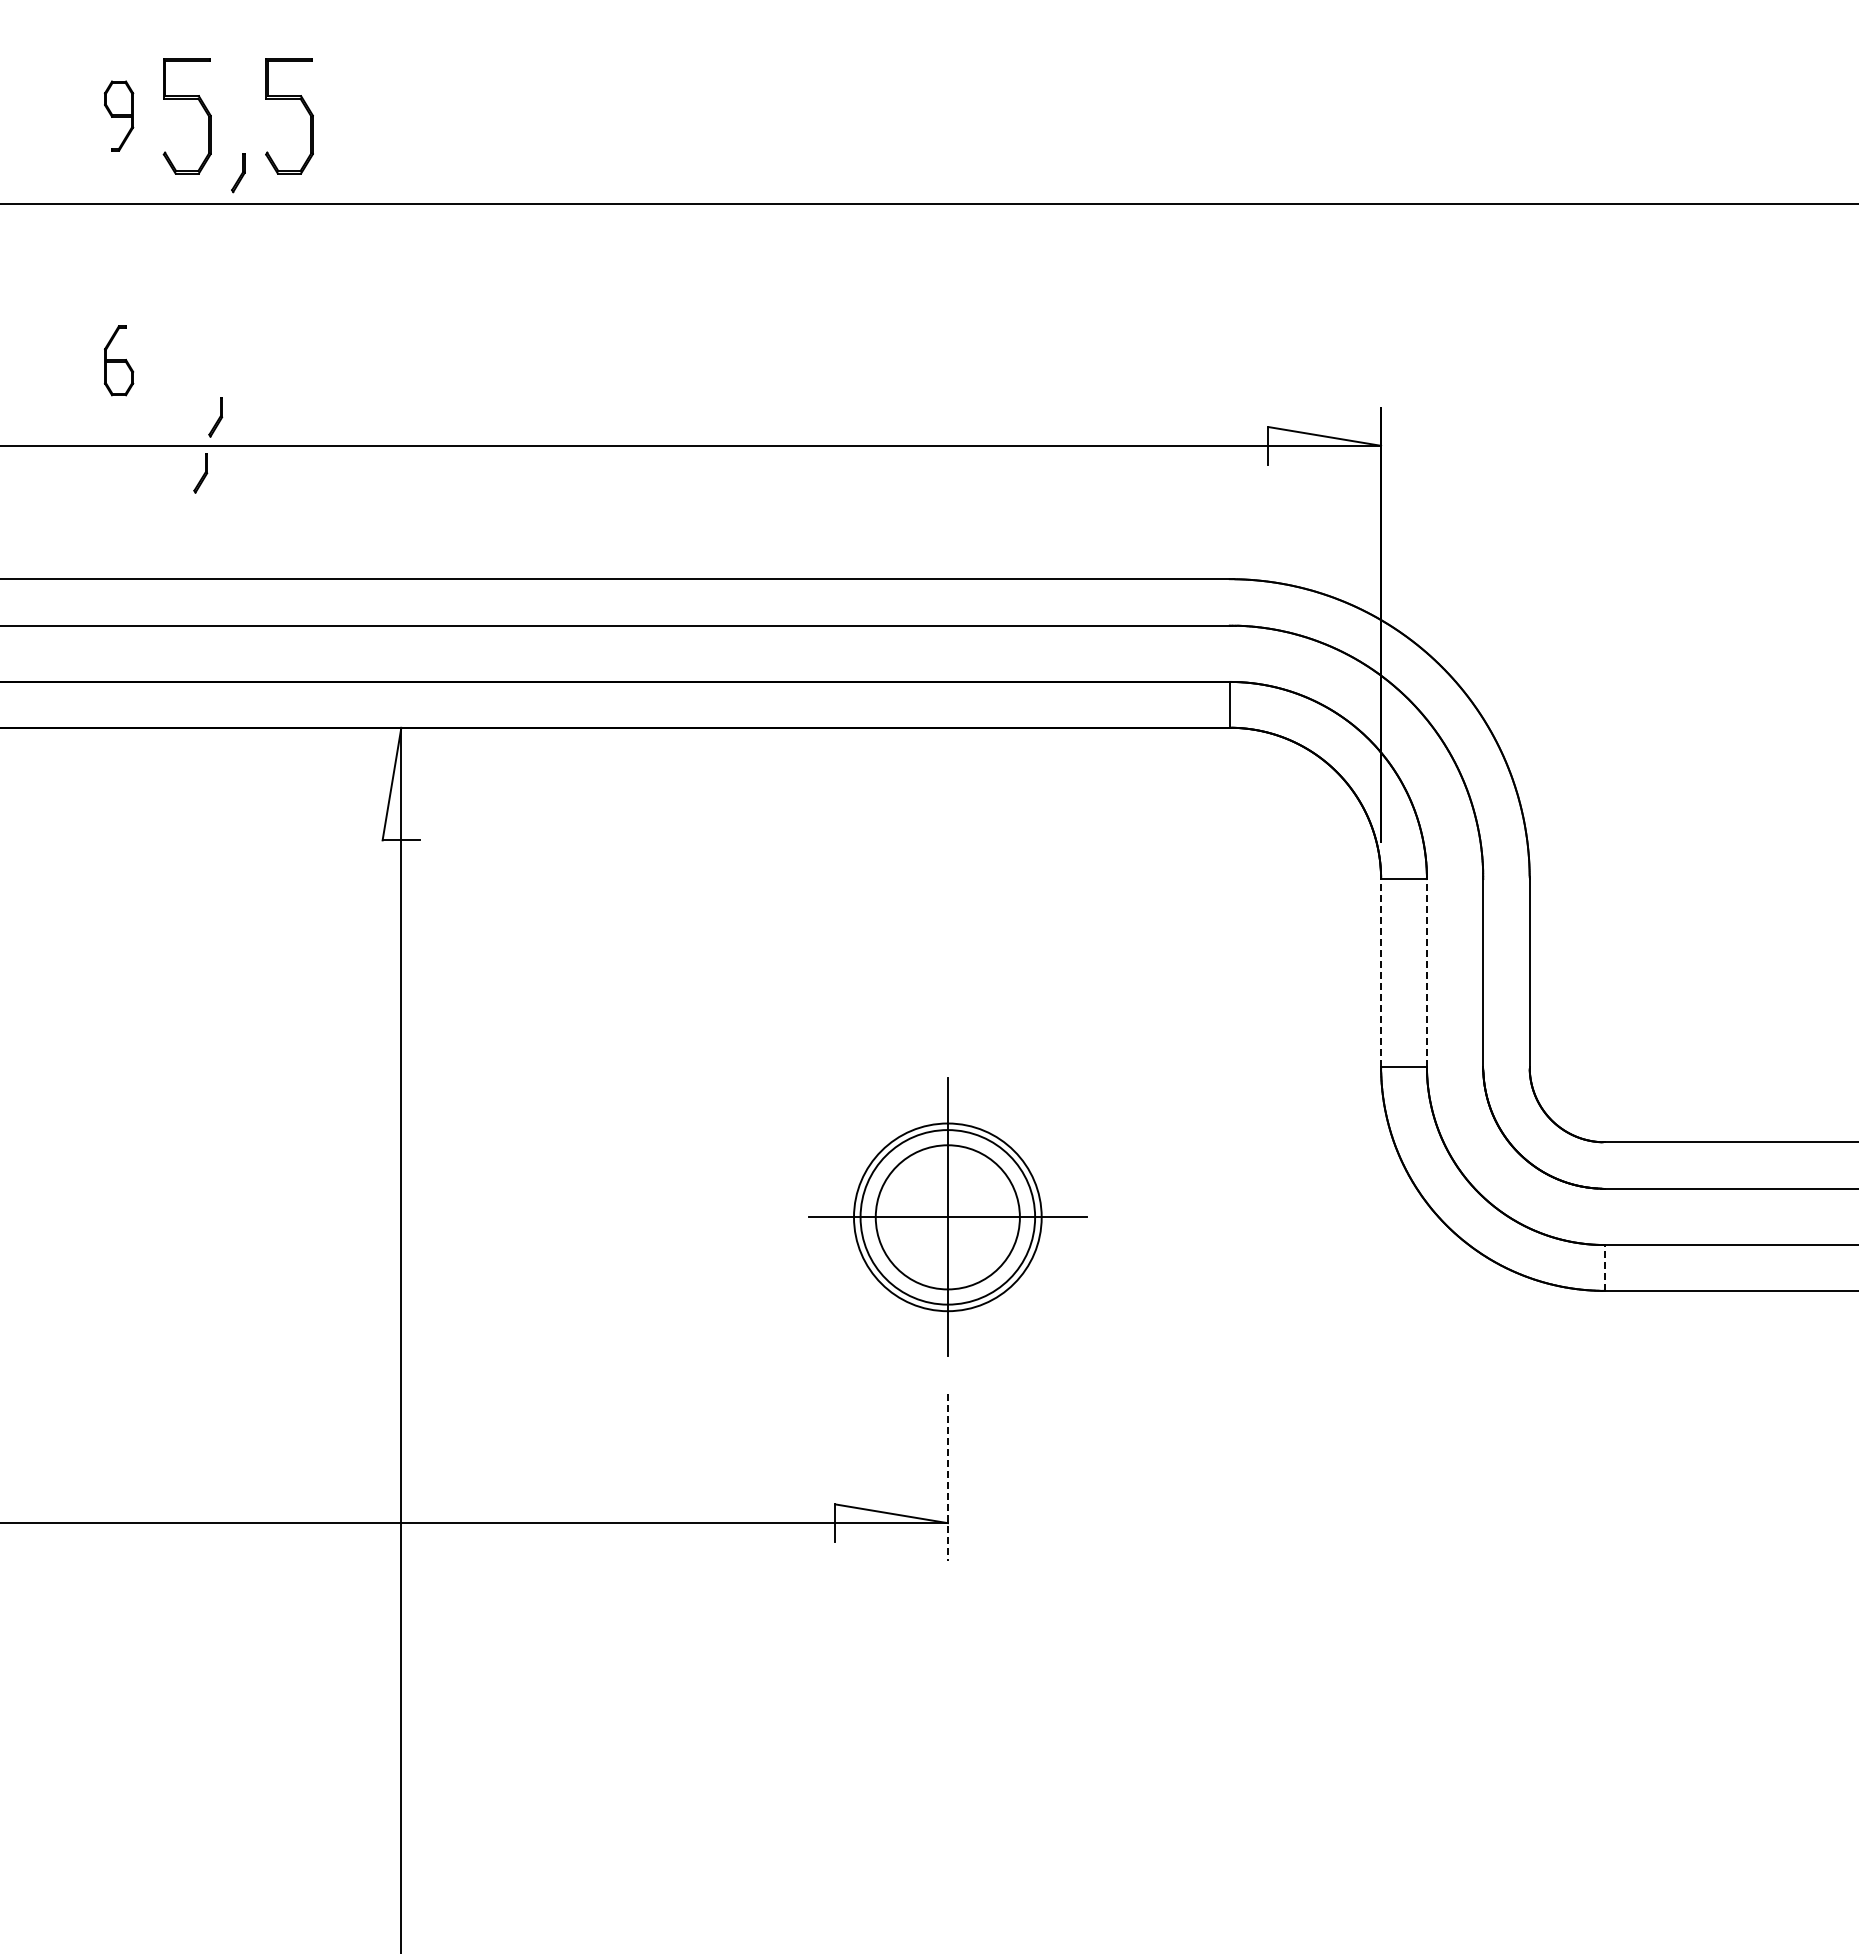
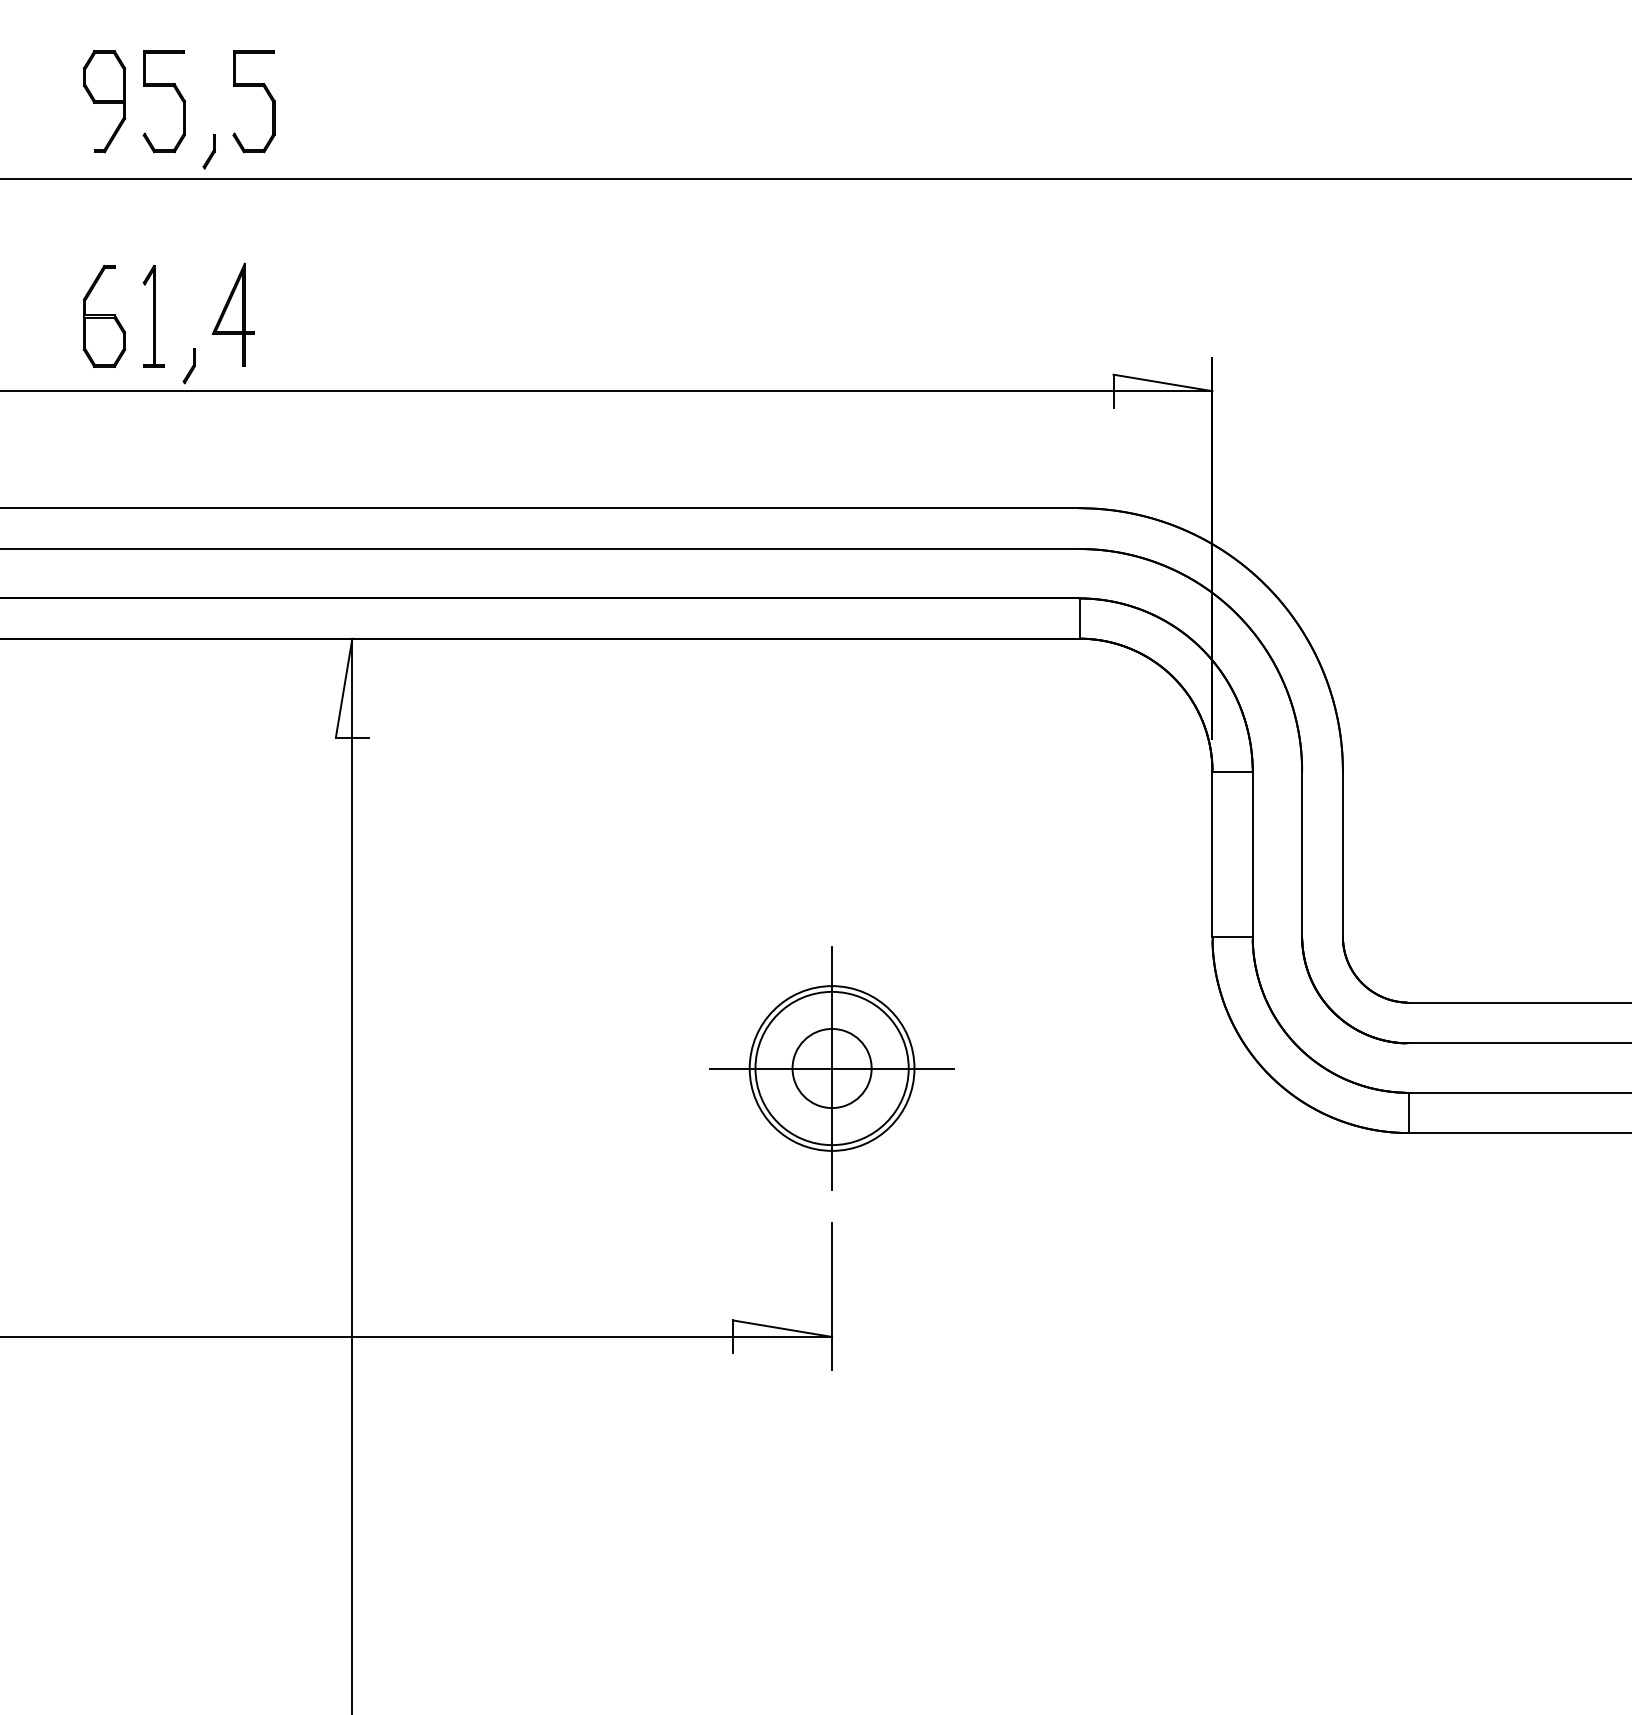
part: (118, 115) -> (104, 101), size x1.67
part: (265, 358) -> (233, 314), added
part: (118, 360) -> (104, 316), size x1.67
part: (174, 360) -> (153, 316), added
part: (200, 473) -> (176, 415), removed
line: (1381, 972) -> (1212, 853), dashed -> solid
line: (1426, 972) -> (1252, 853), dashed -> solid
circle: (947, 1217) -> (831, 1068), size x0.62
line: (1604, 1267) -> (1408, 1112), dashed -> solid
line: (947, 1477) -> (831, 1296), dashed -> solid

